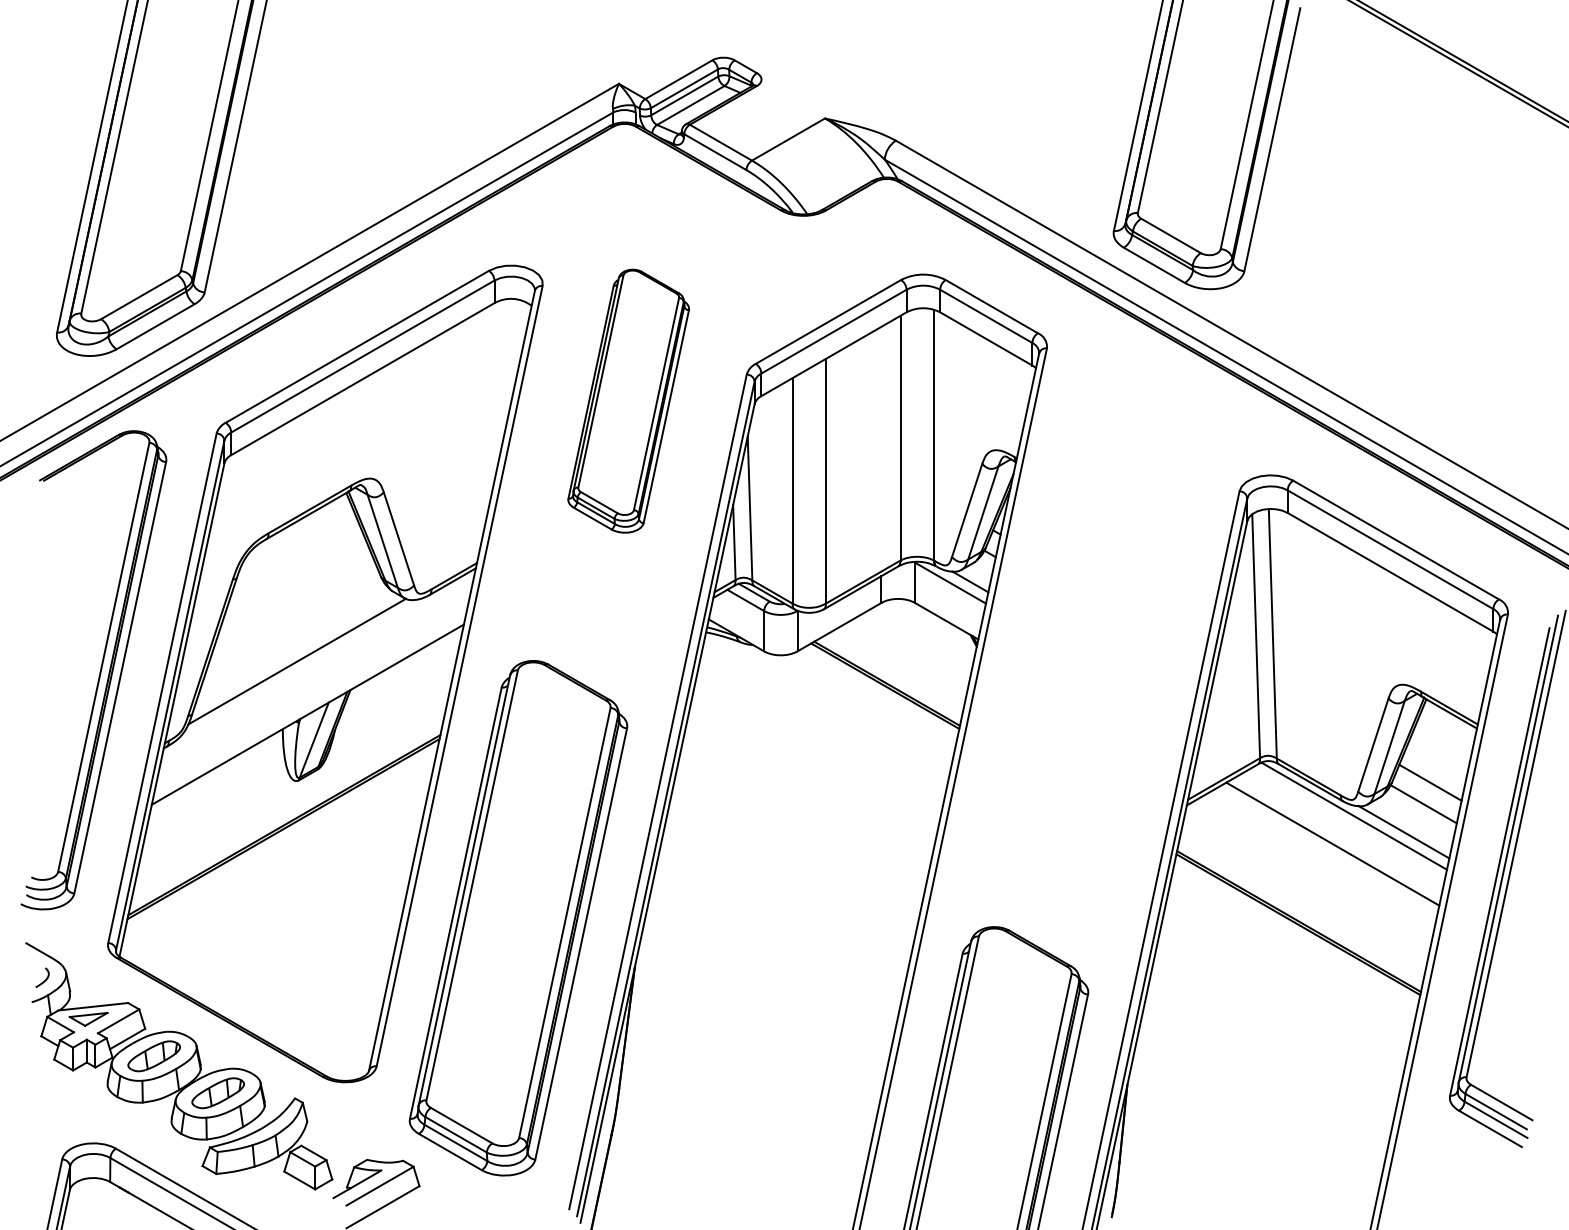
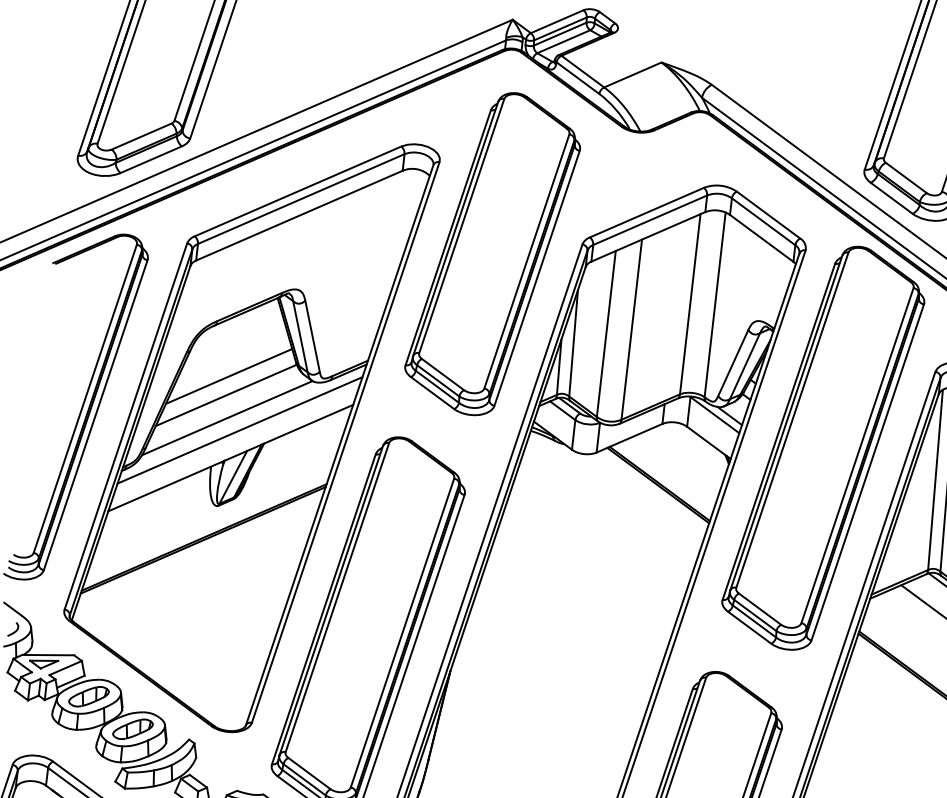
part: (628, 401) -> (493, 254), size x1.67
line: (292, 604) -> (228, 375), added
part: (1101, 610) -> (823, 447), added
line: (292, 631) -> (226, 395), added
line: (316, 675) -> (240, 429), added

